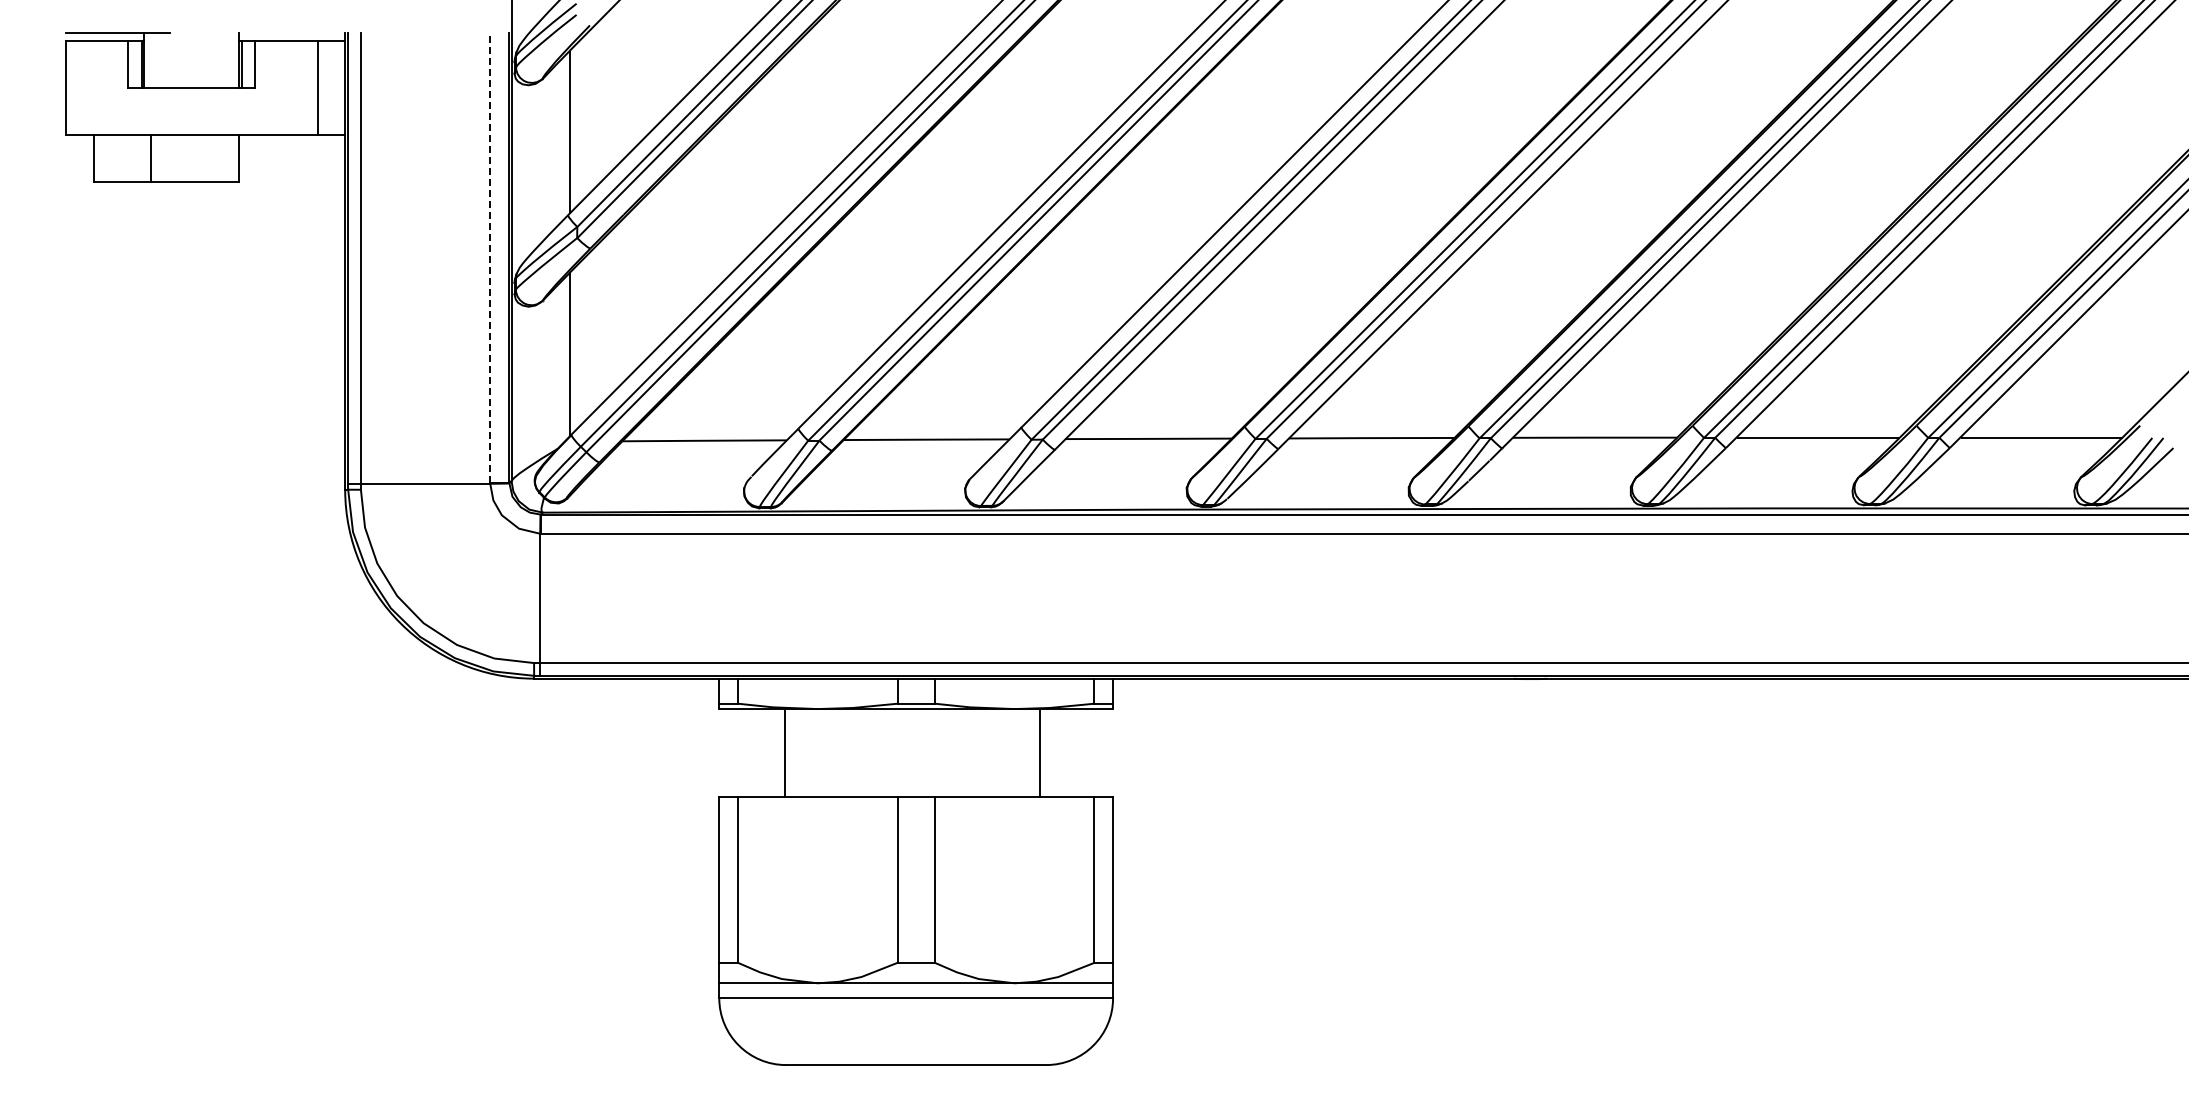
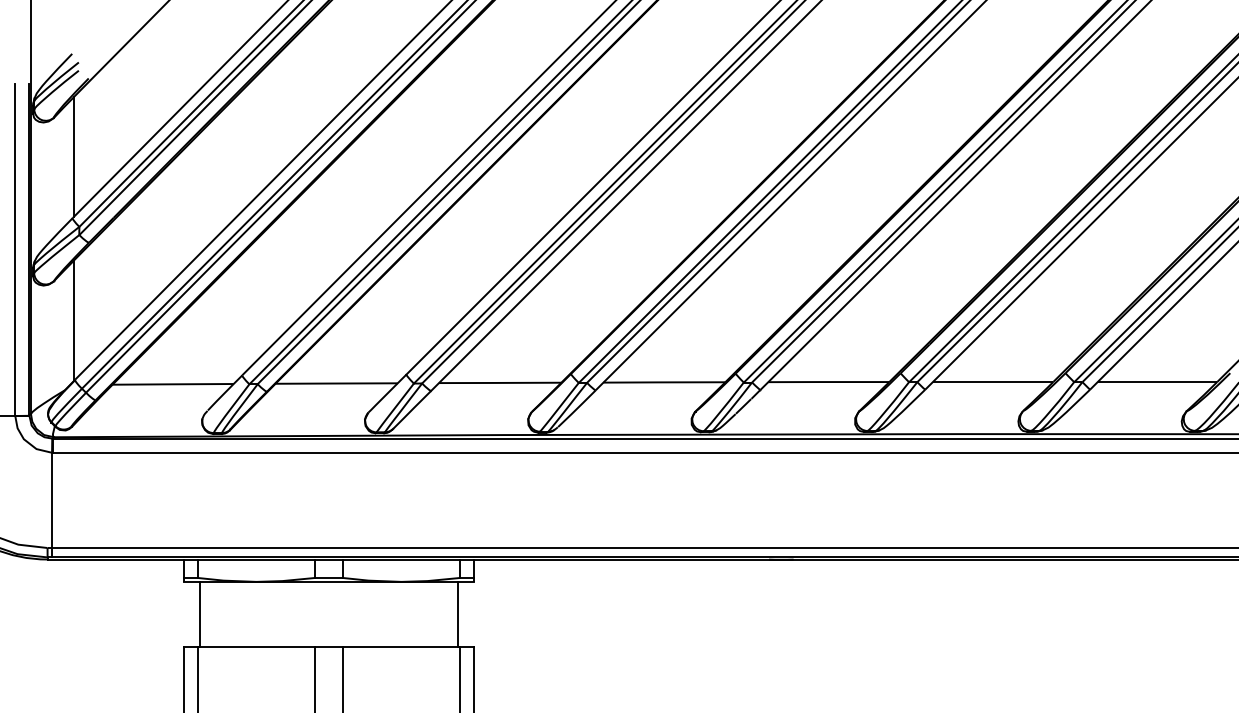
line: (490, 257) -> (15, 249), dashed -> solid
line: (784, 753) -> (199, 614), moved
line: (1039, 753) -> (458, 614), moved

